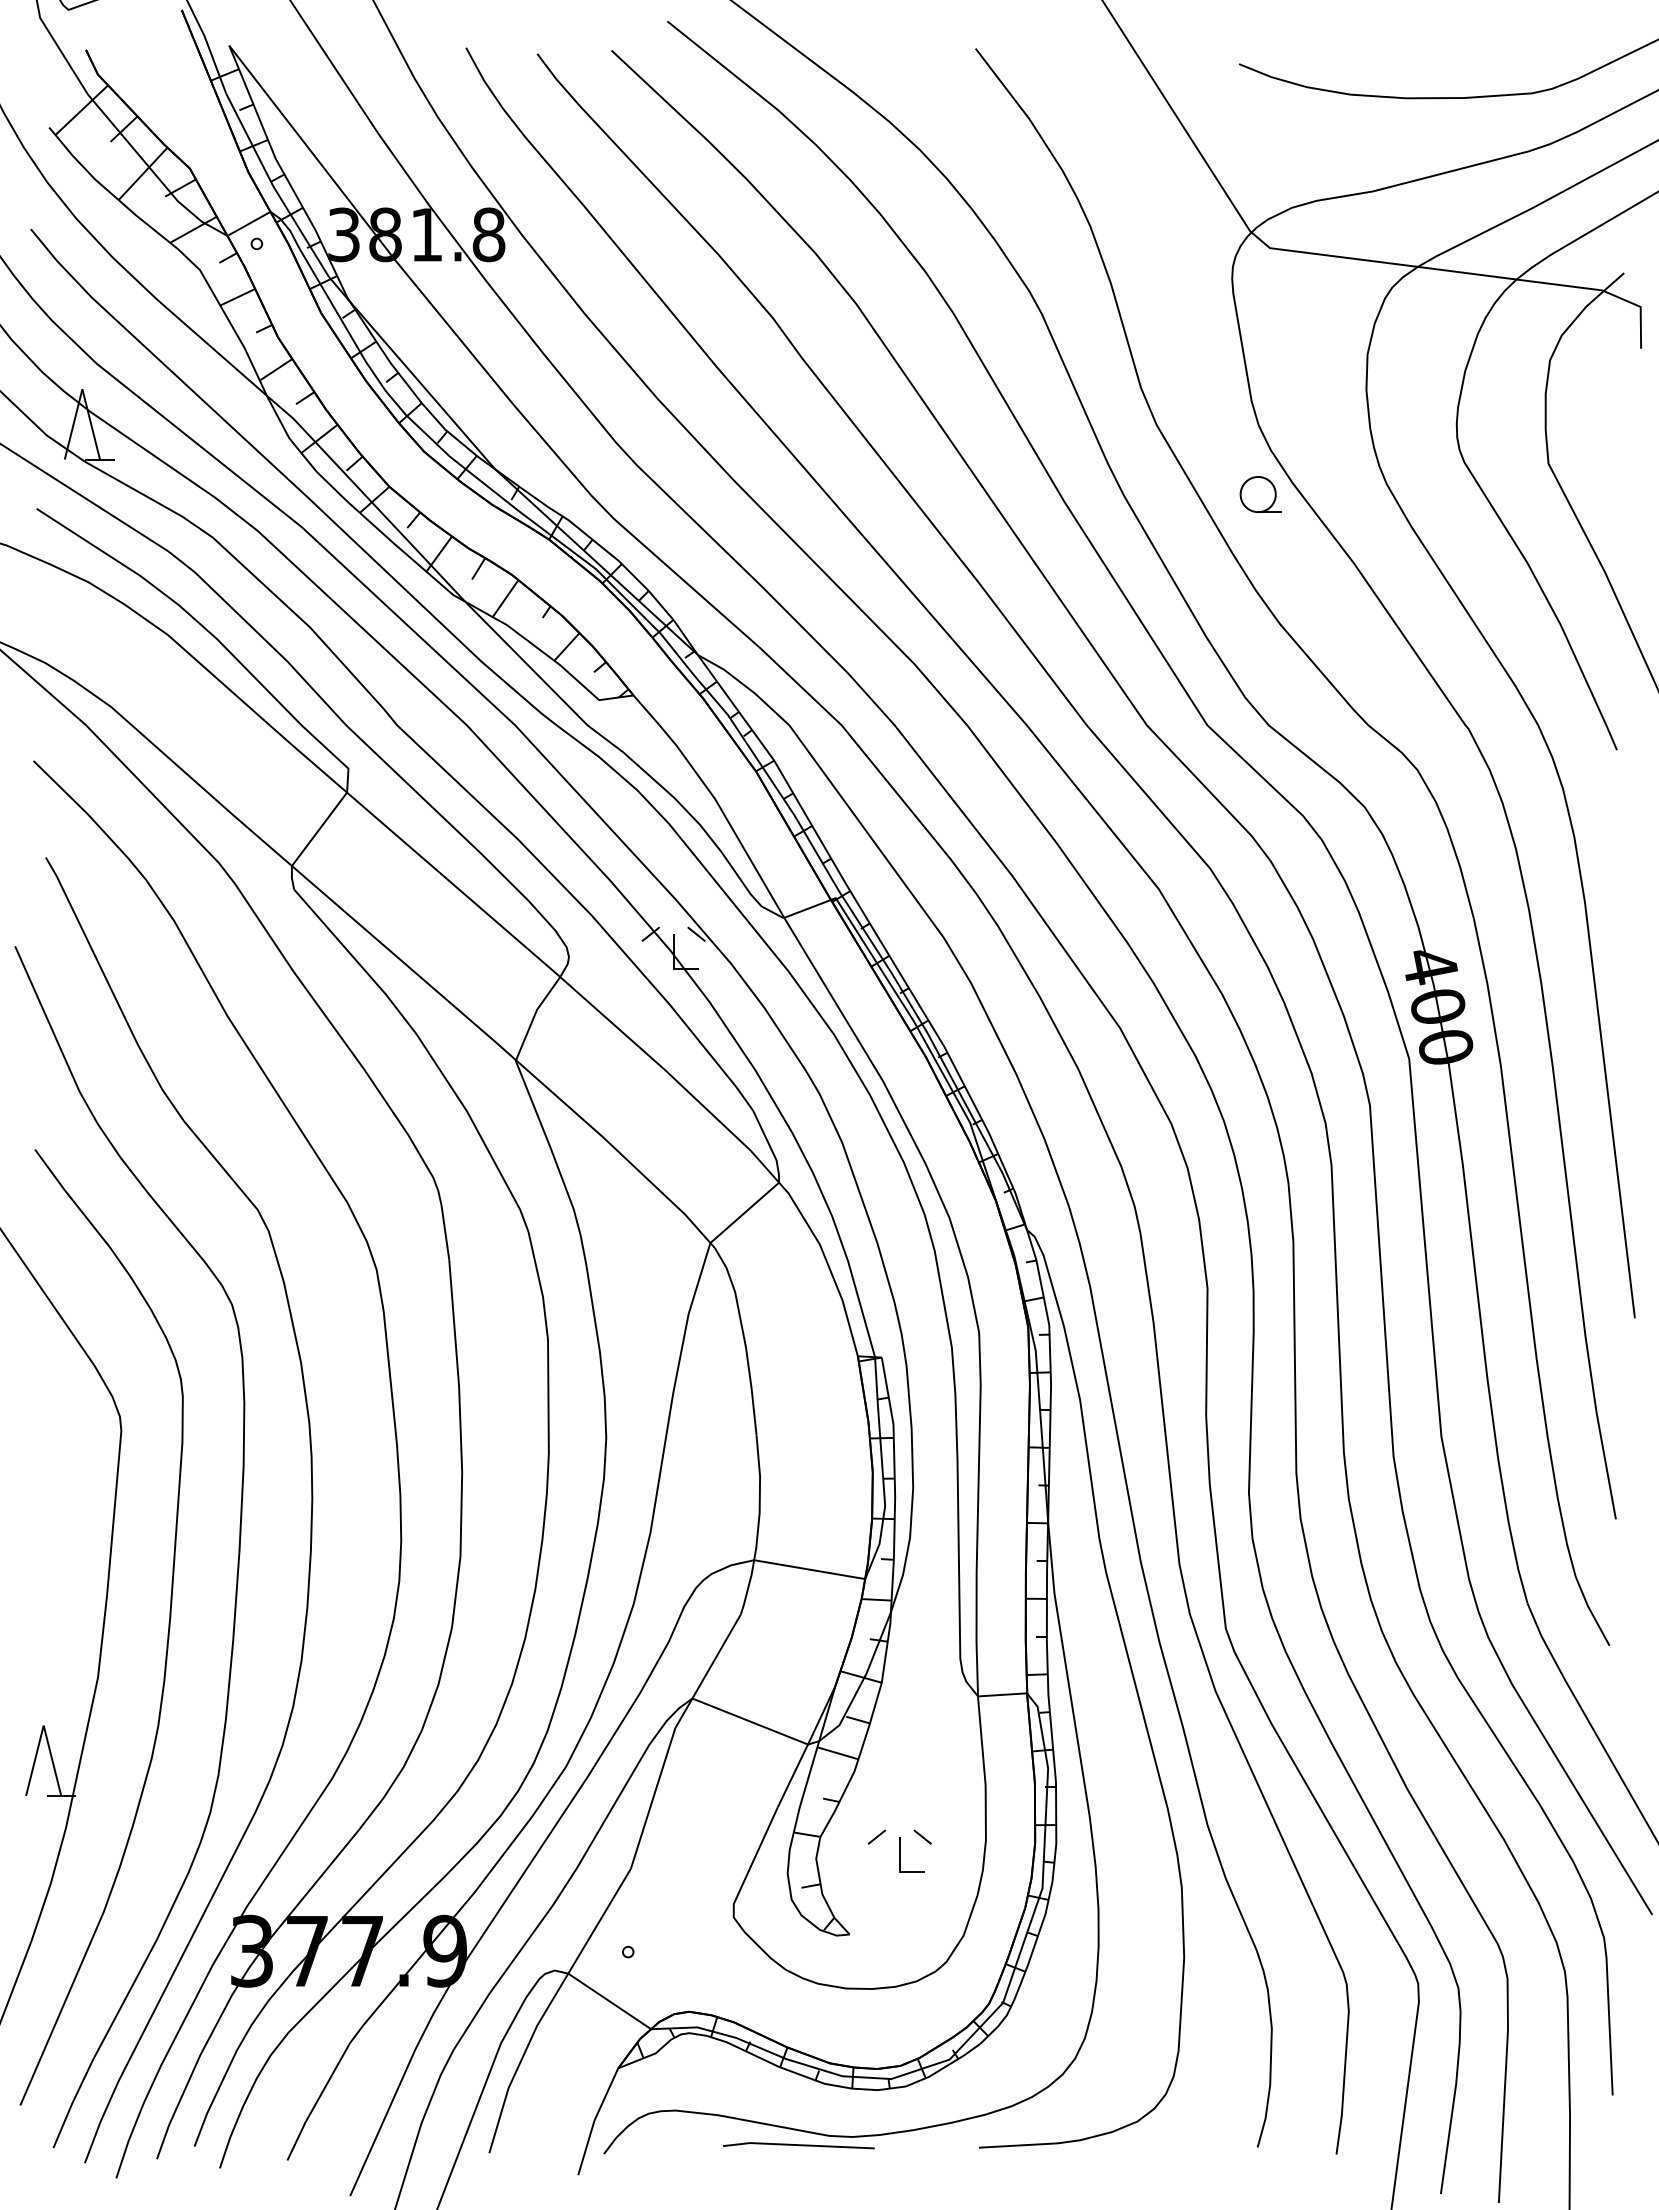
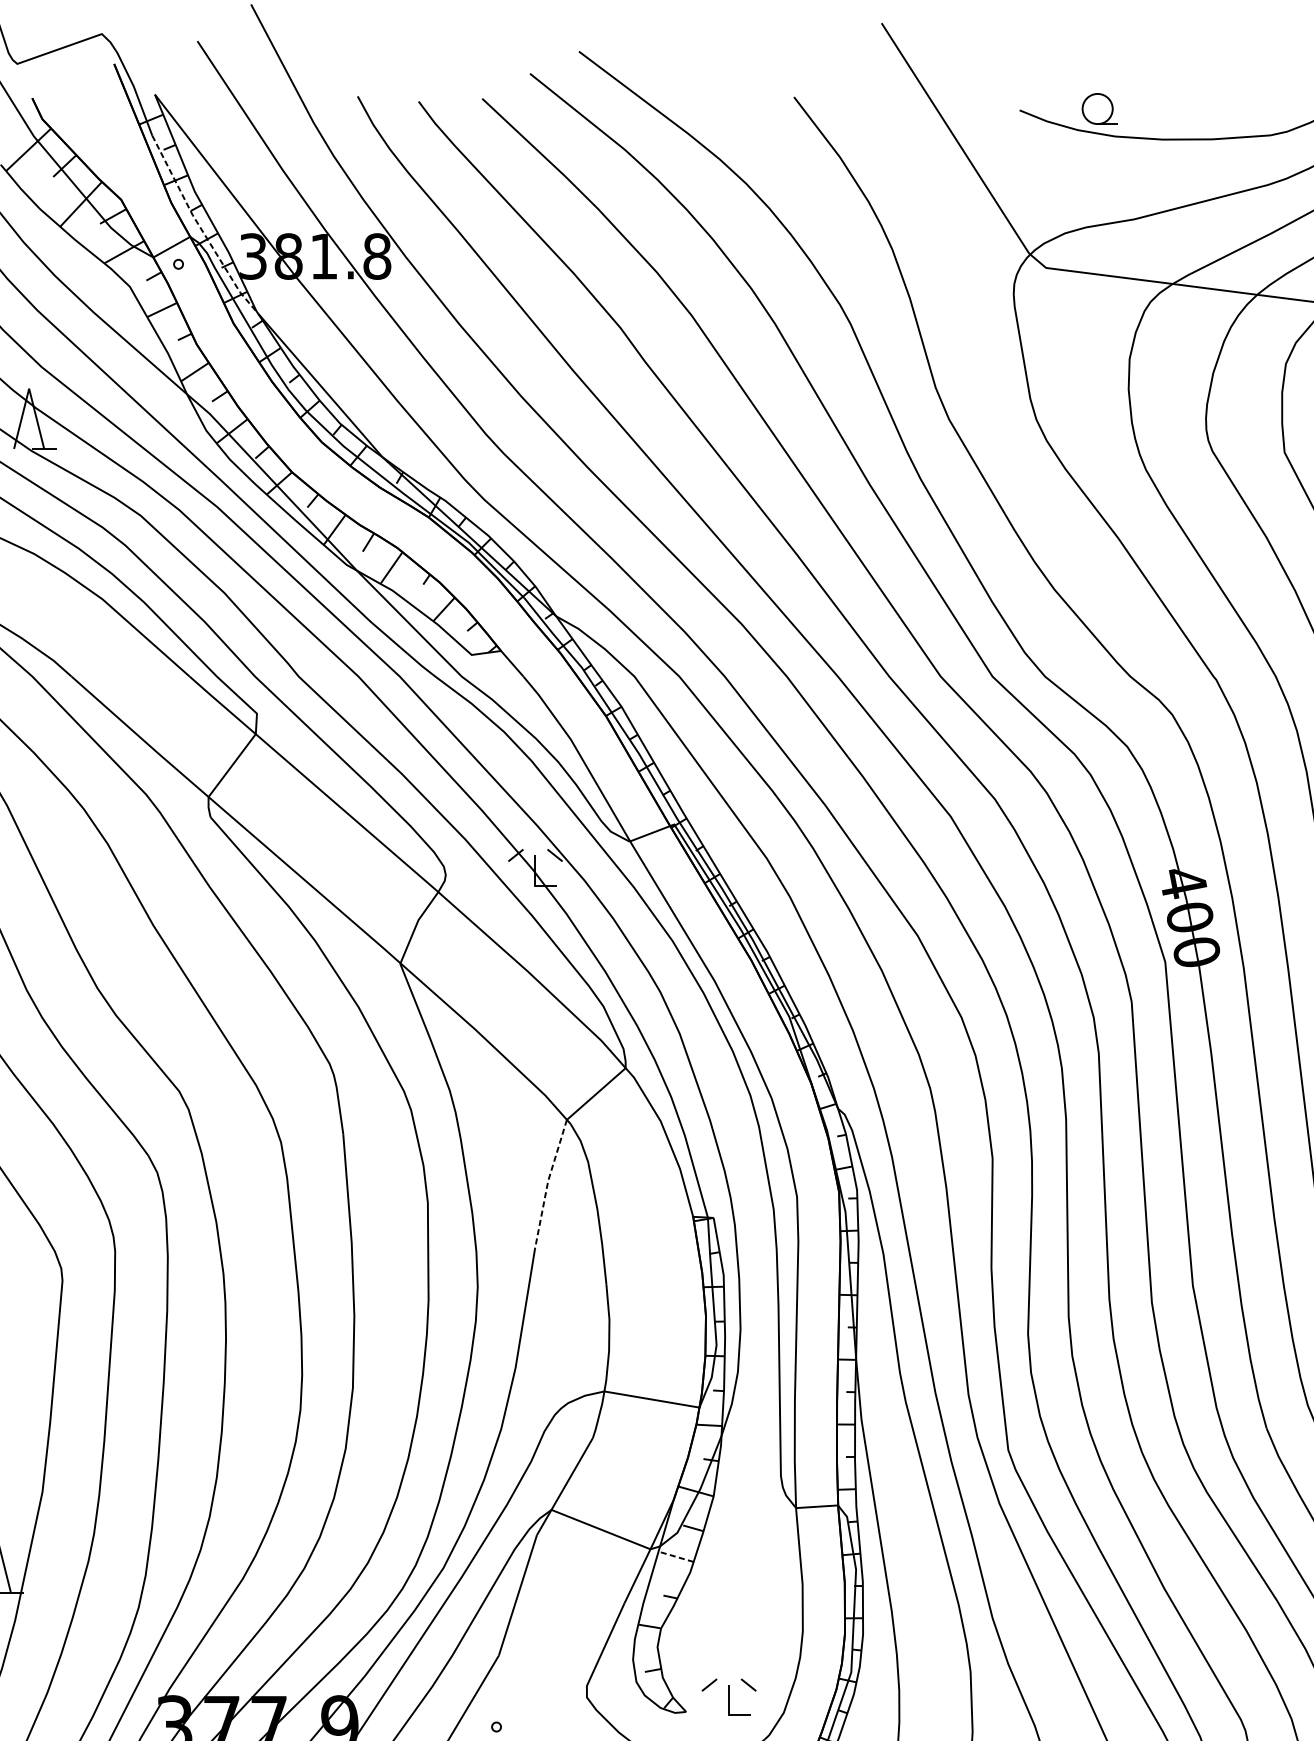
line: (282, 200) -> (200, 227), solid -> dashed
part: (1260, 494) -> (1099, 108), moved
line: (688, 1317) -> (548, 1183), solid -> dashed
line: (837, 1753) -> (675, 1556), solid -> dashed
part: (899, 1850) -> (728, 1696), moved

